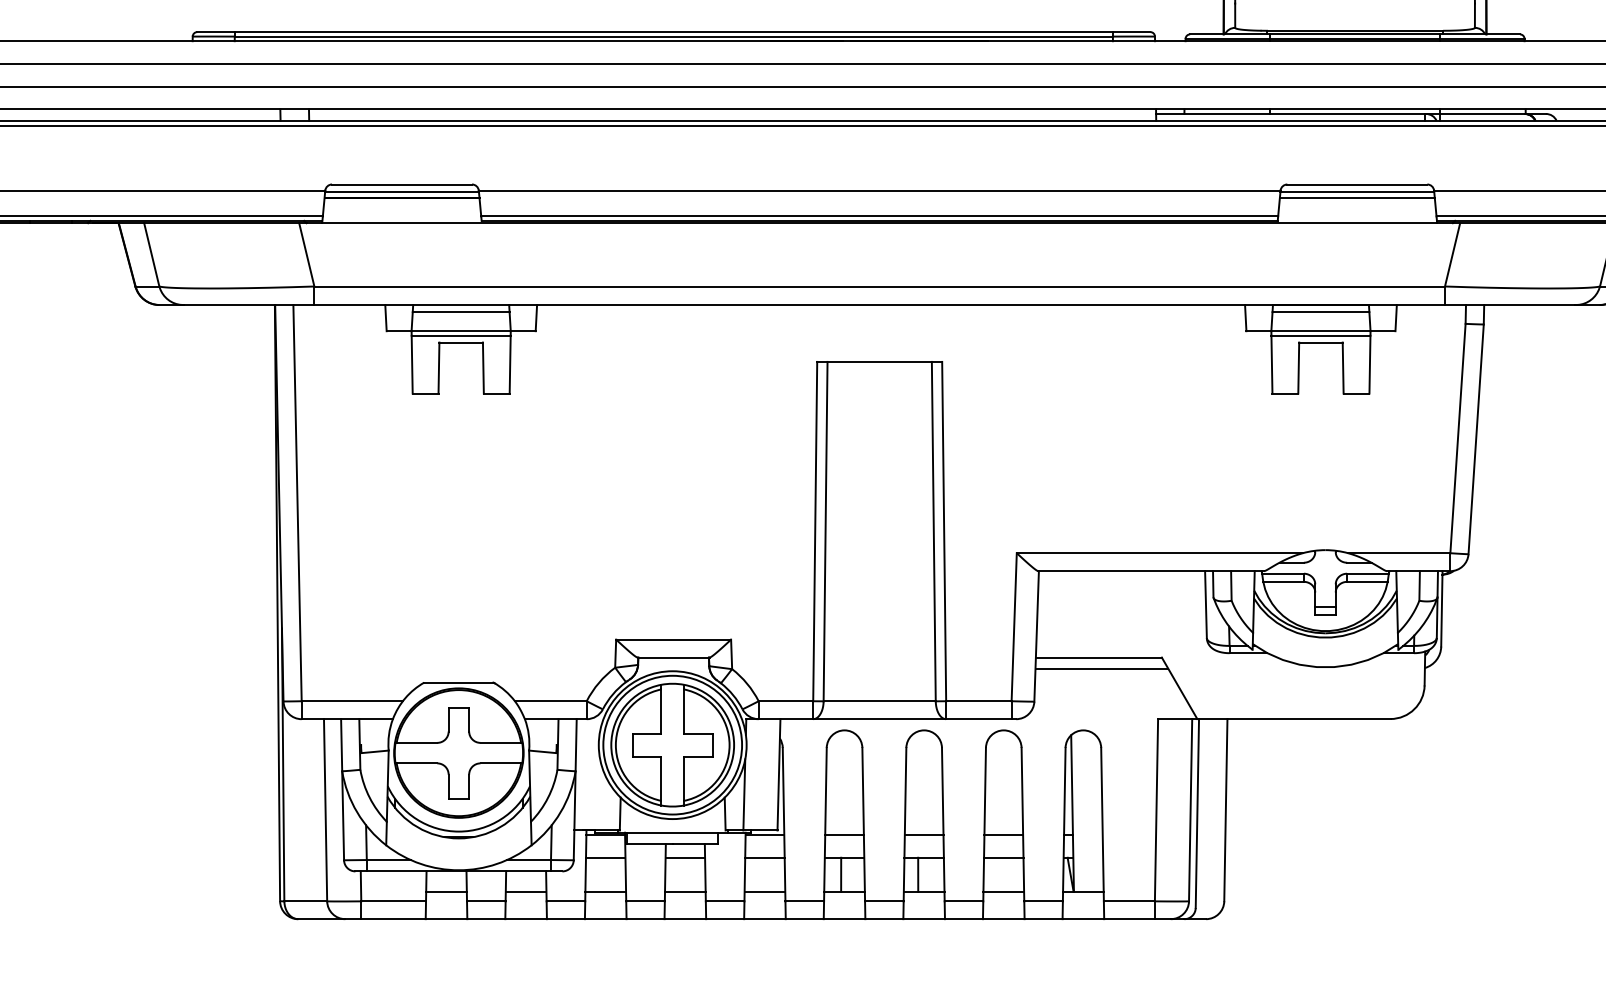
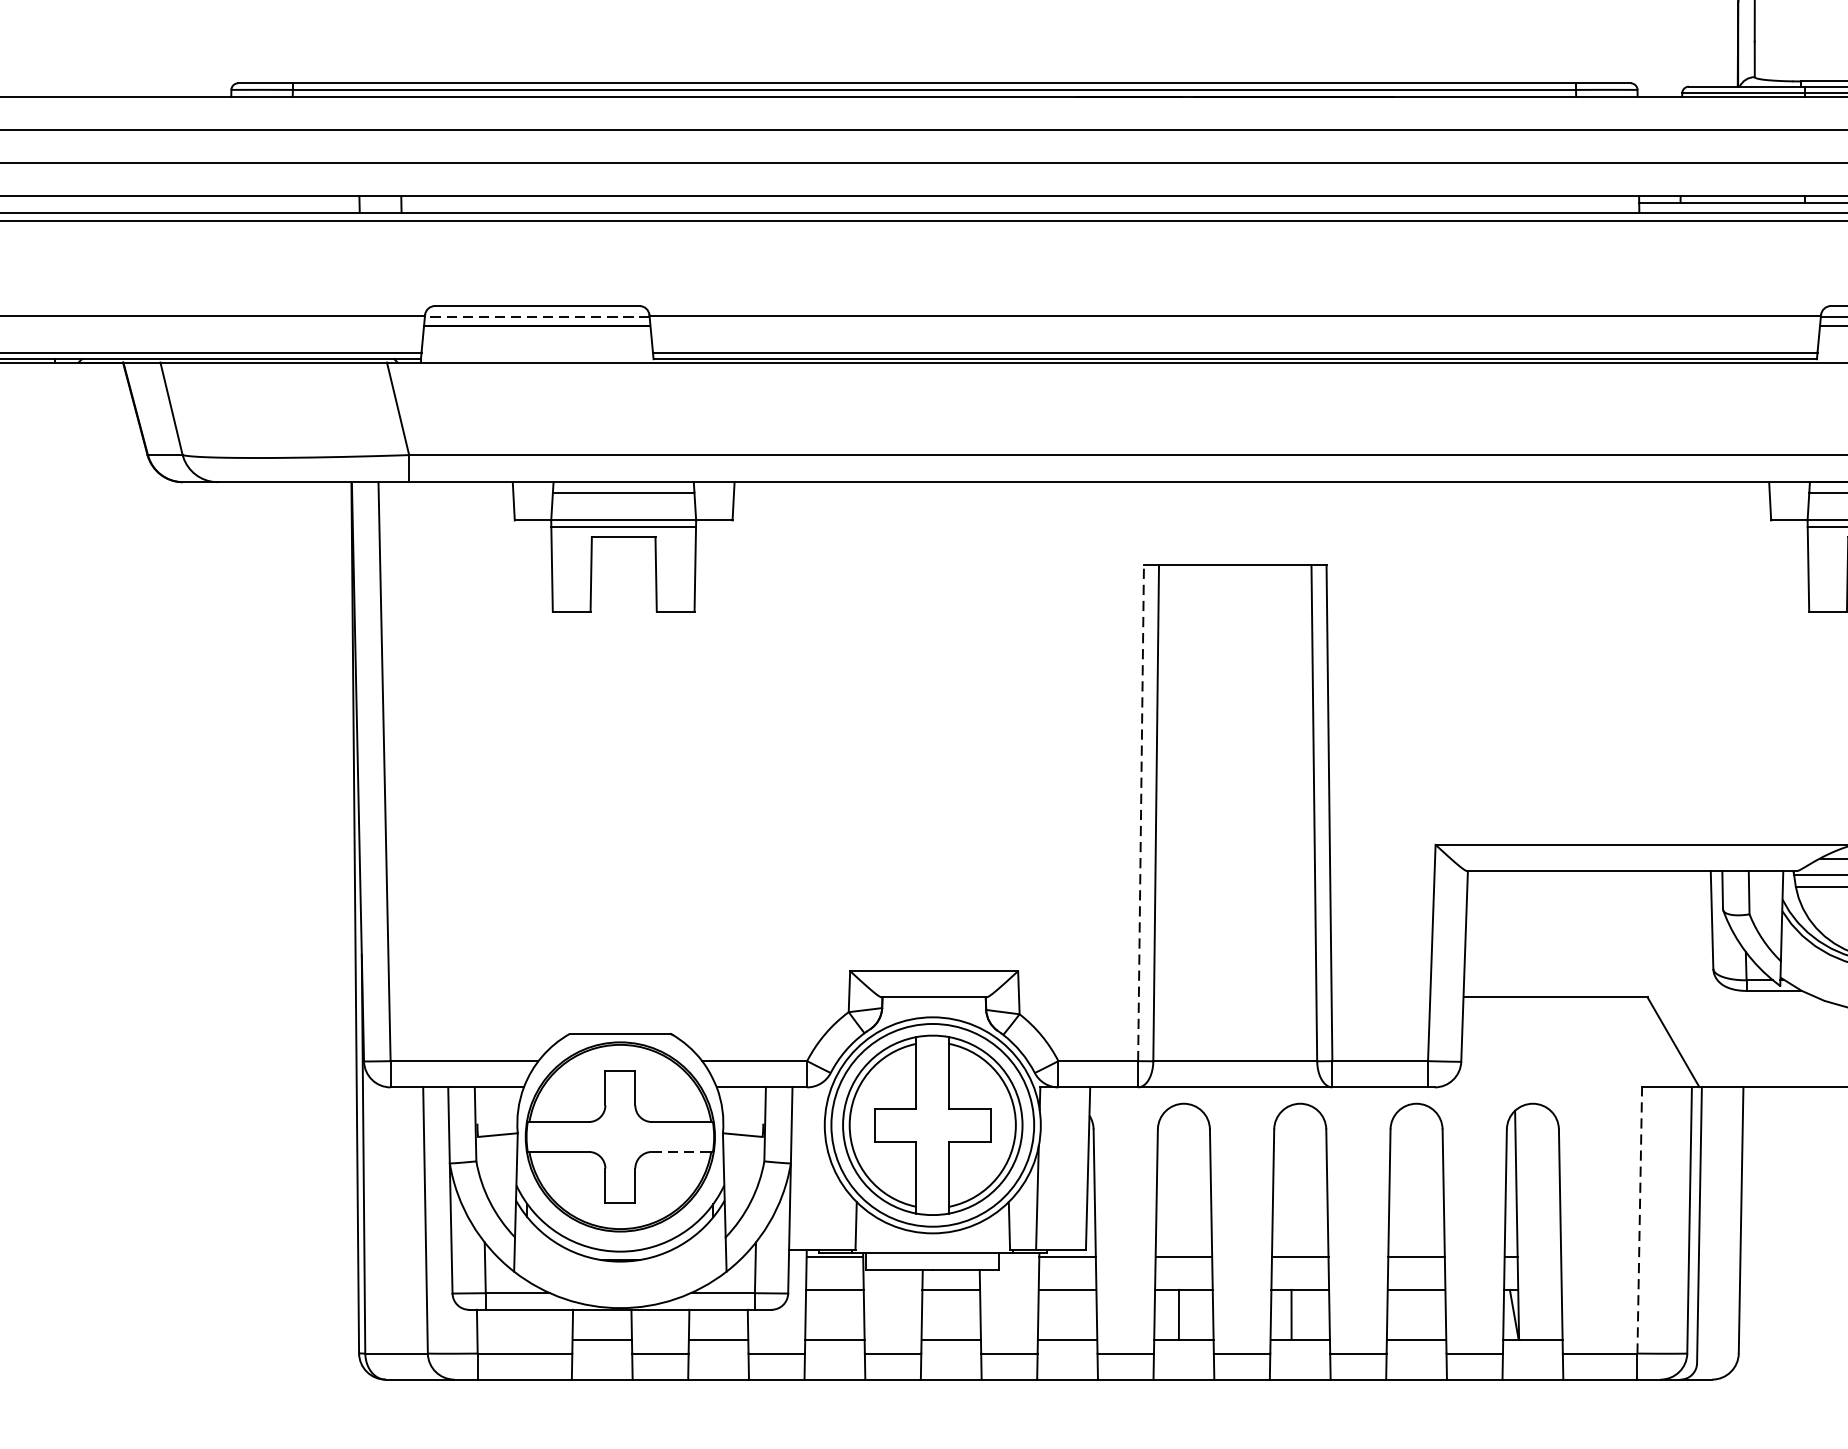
line: (402, 192) -> (537, 317), solid -> dashed
line: (815, 531) -> (1141, 813), solid -> dashed
line: (1101, 668) -> (1559, 1013), removed
line: (501, 763) -> (682, 1152), solid -> dashed
line: (1156, 809) -> (1639, 1219), solid -> dashed

